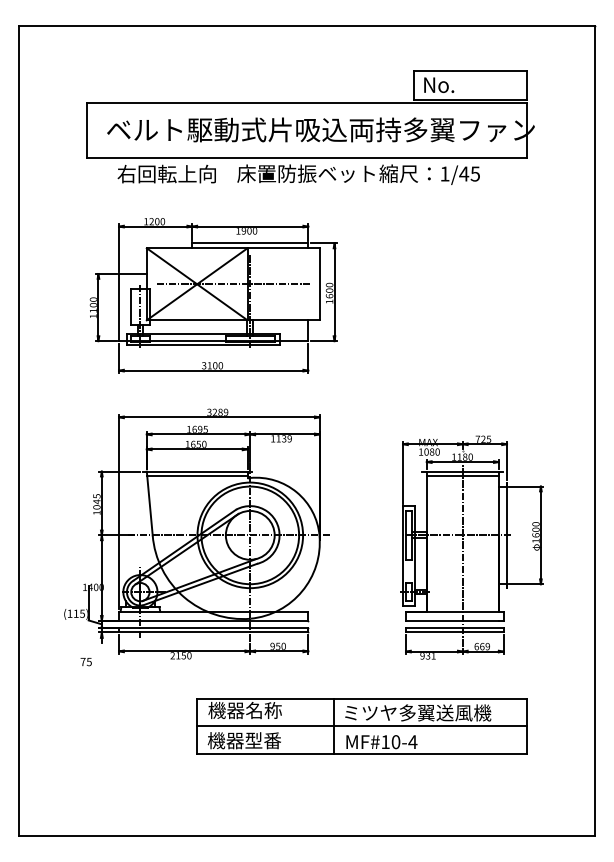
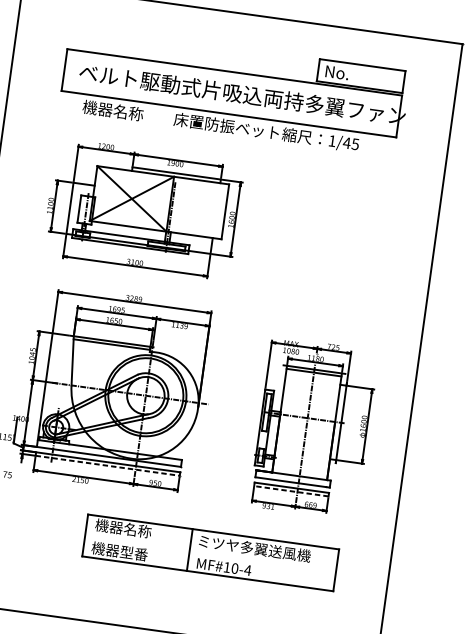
text: (166, 173) -> (120, 111), 右回転上向 -> 機器名称
line: (232, 284) -> (158, 202), removed
line: (213, 632) -> (107, 465), solid -> dashed
line: (454, 632) -> (291, 491), solid -> dashed
line: (361, 726) -> (210, 553), removed

